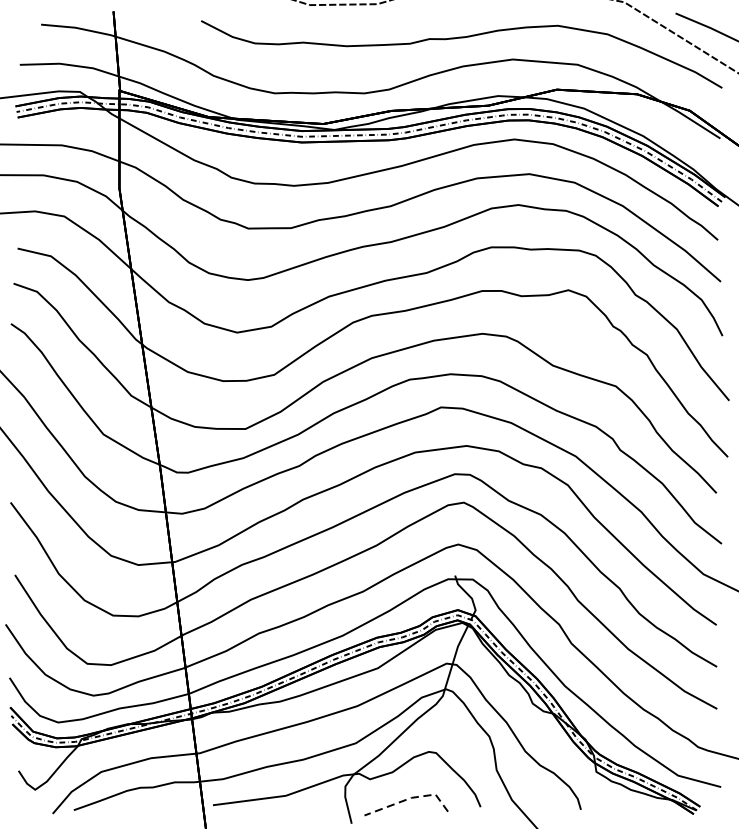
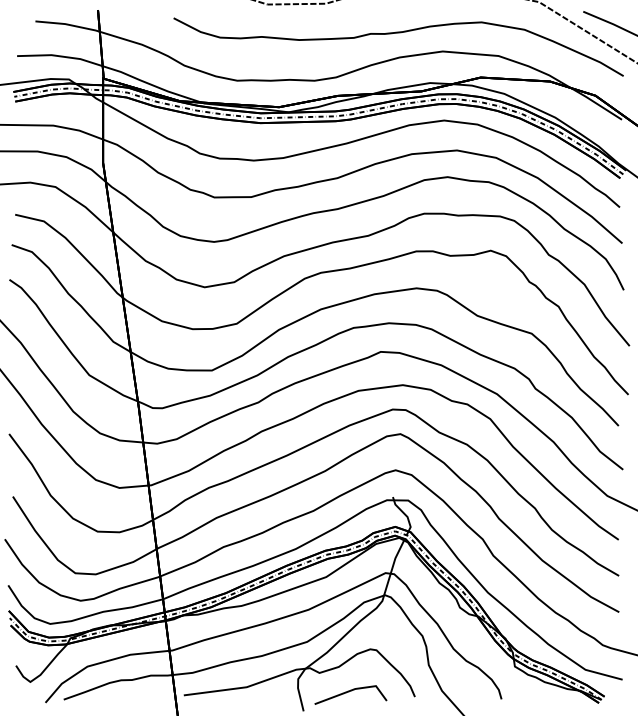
line: (410, 798) -> (354, 689), dashed -> solid

